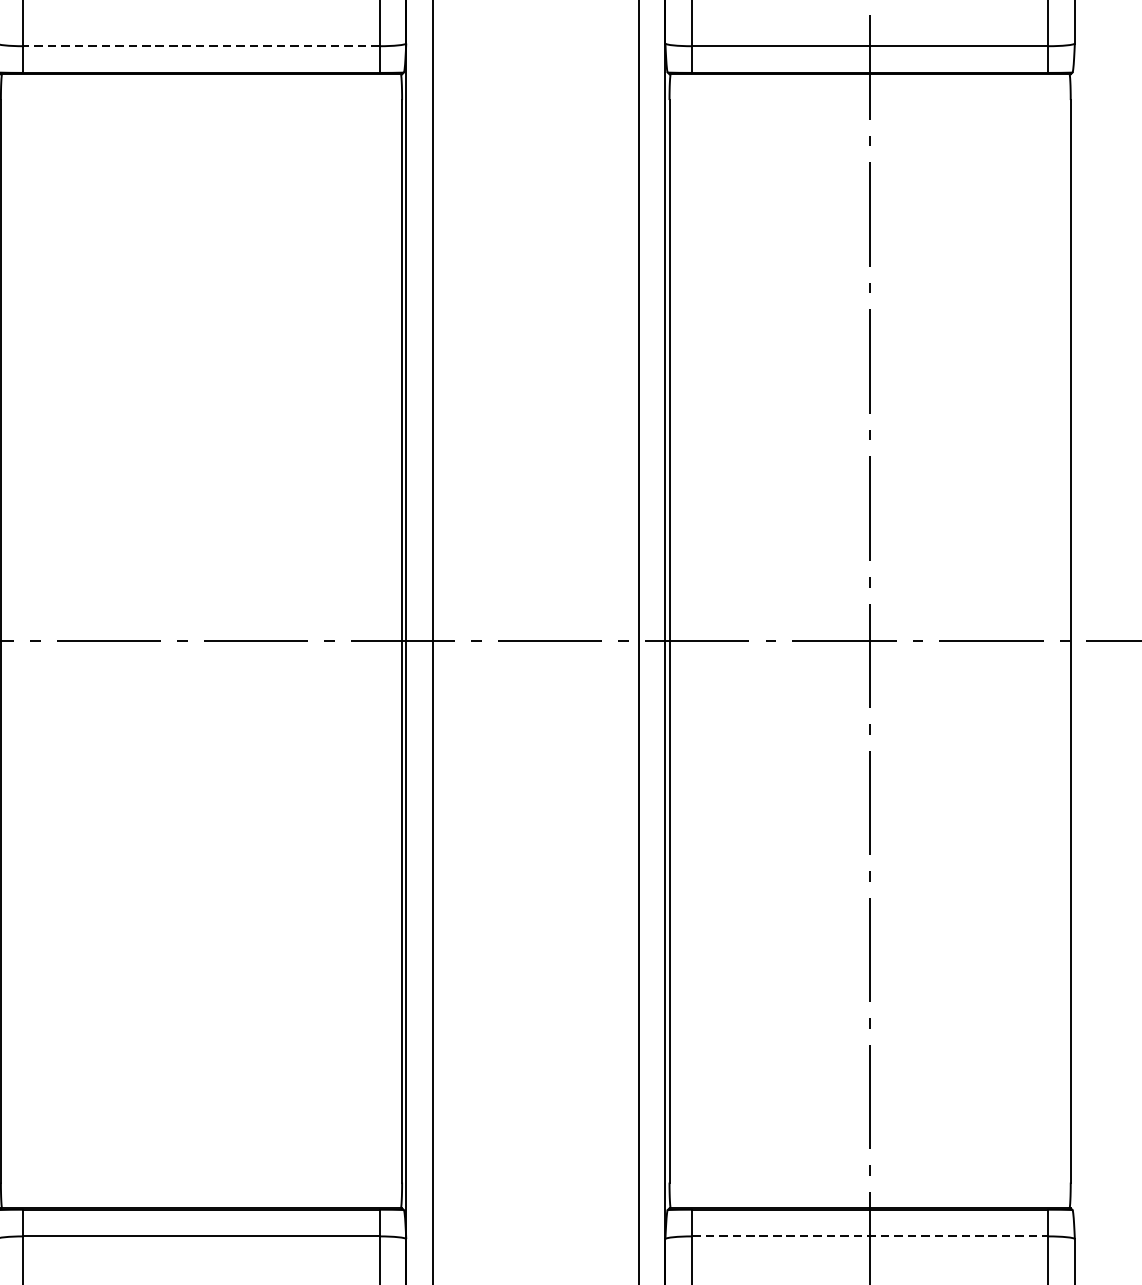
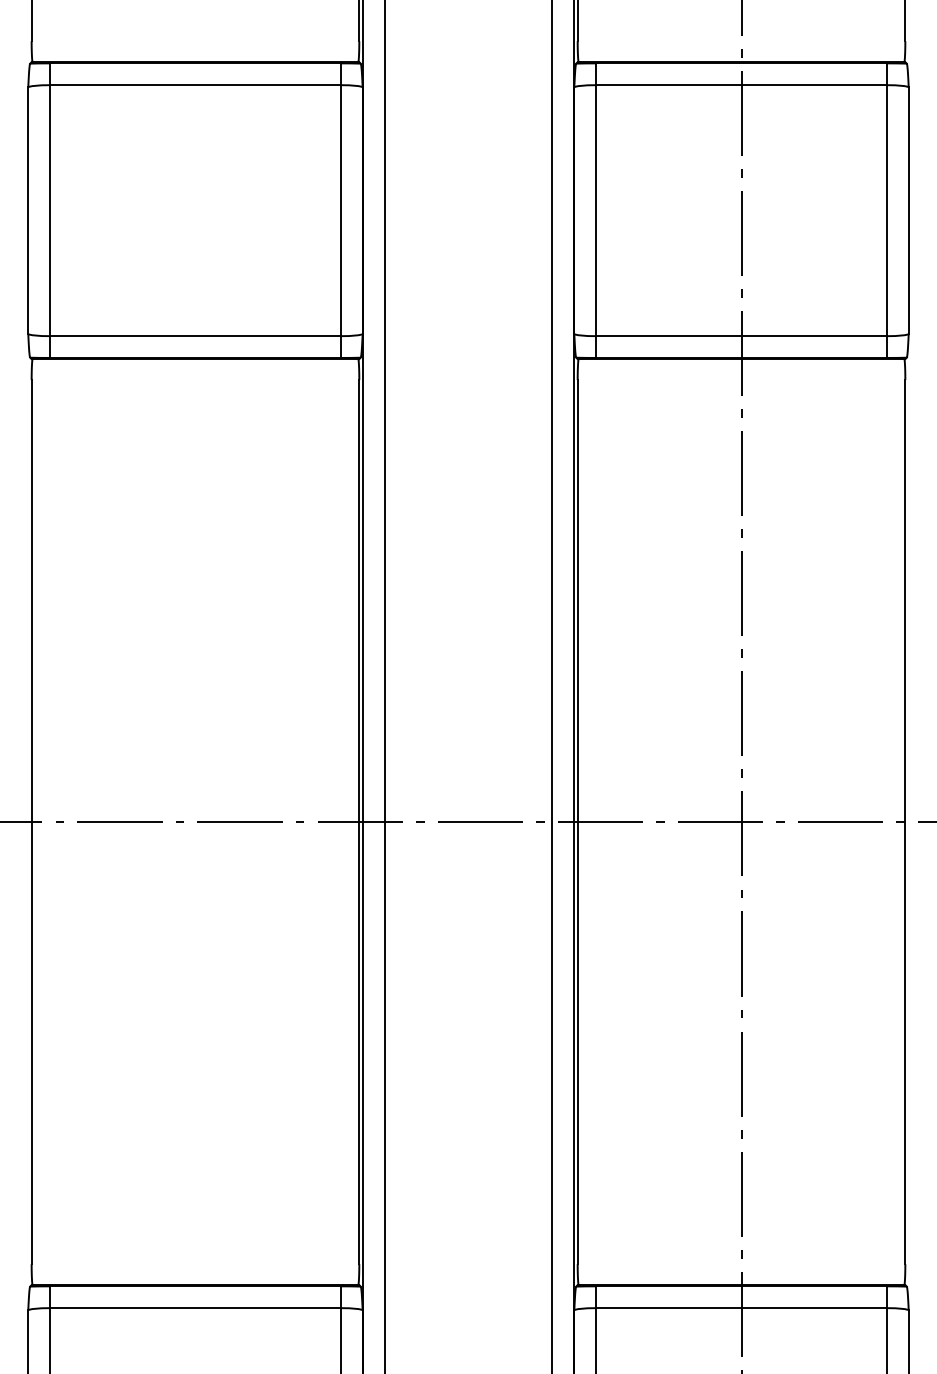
line: (200, 46) -> (194, 336), dashed -> solid
line: (871, 1236) -> (742, 1308), dashed -> solid

